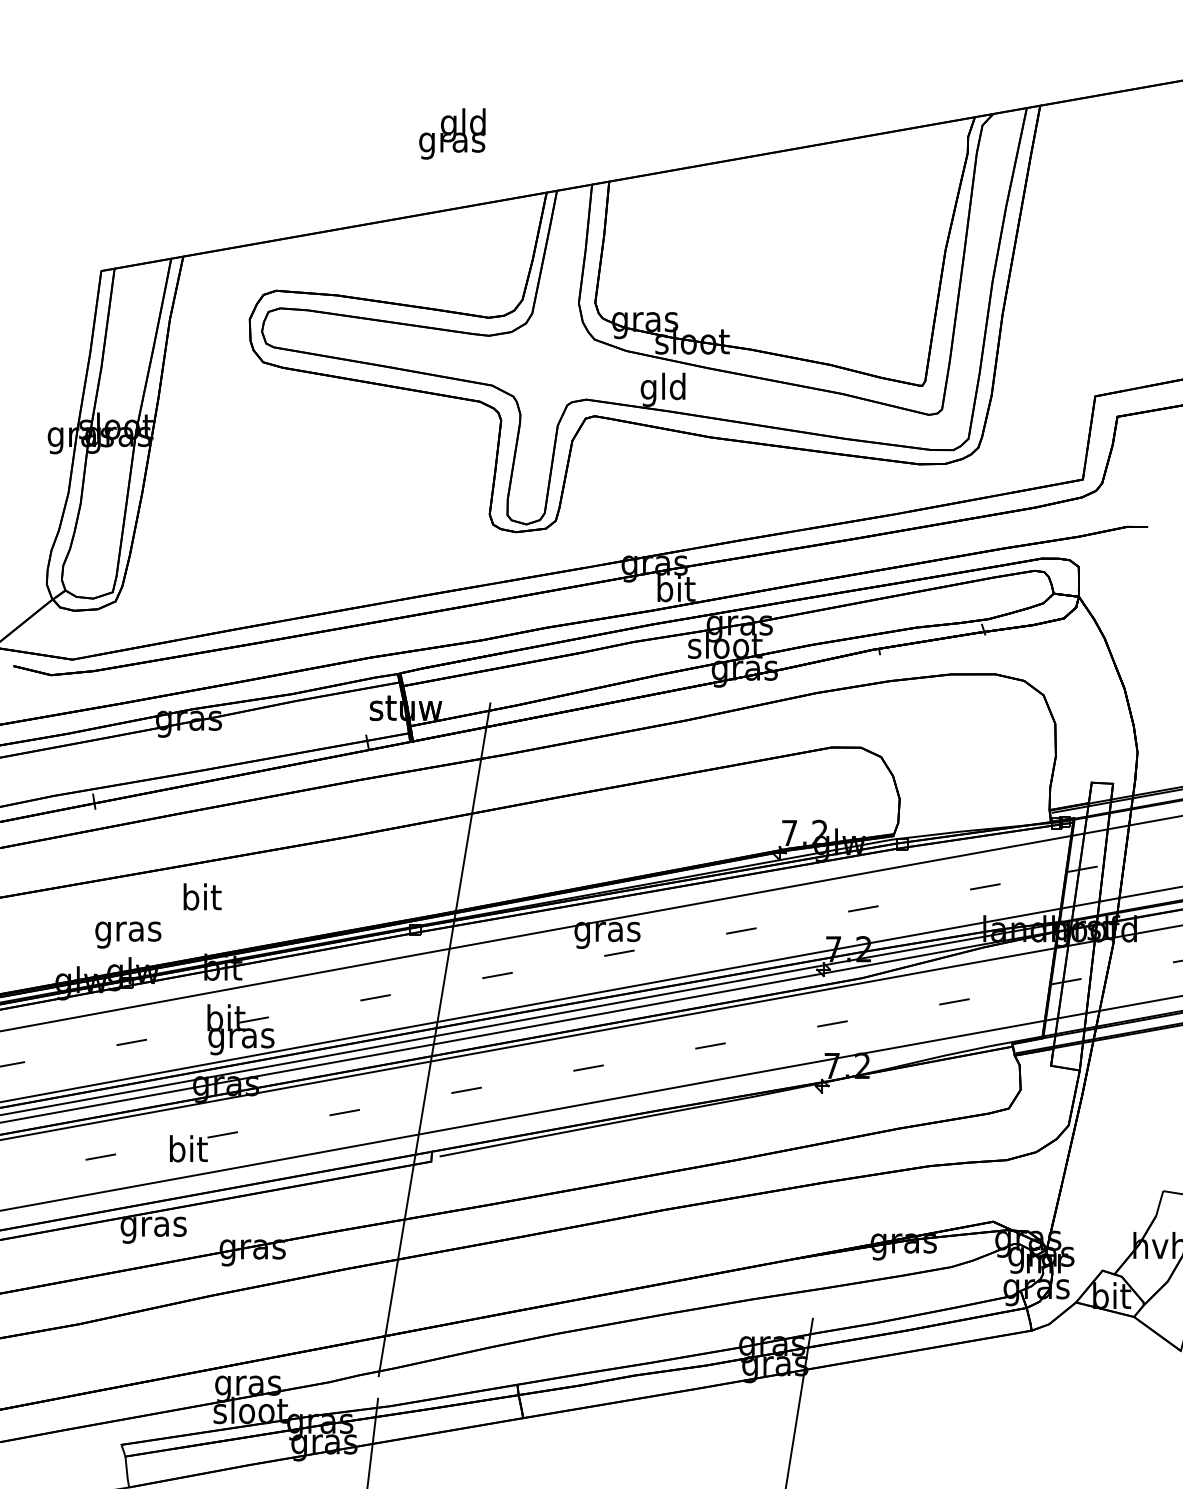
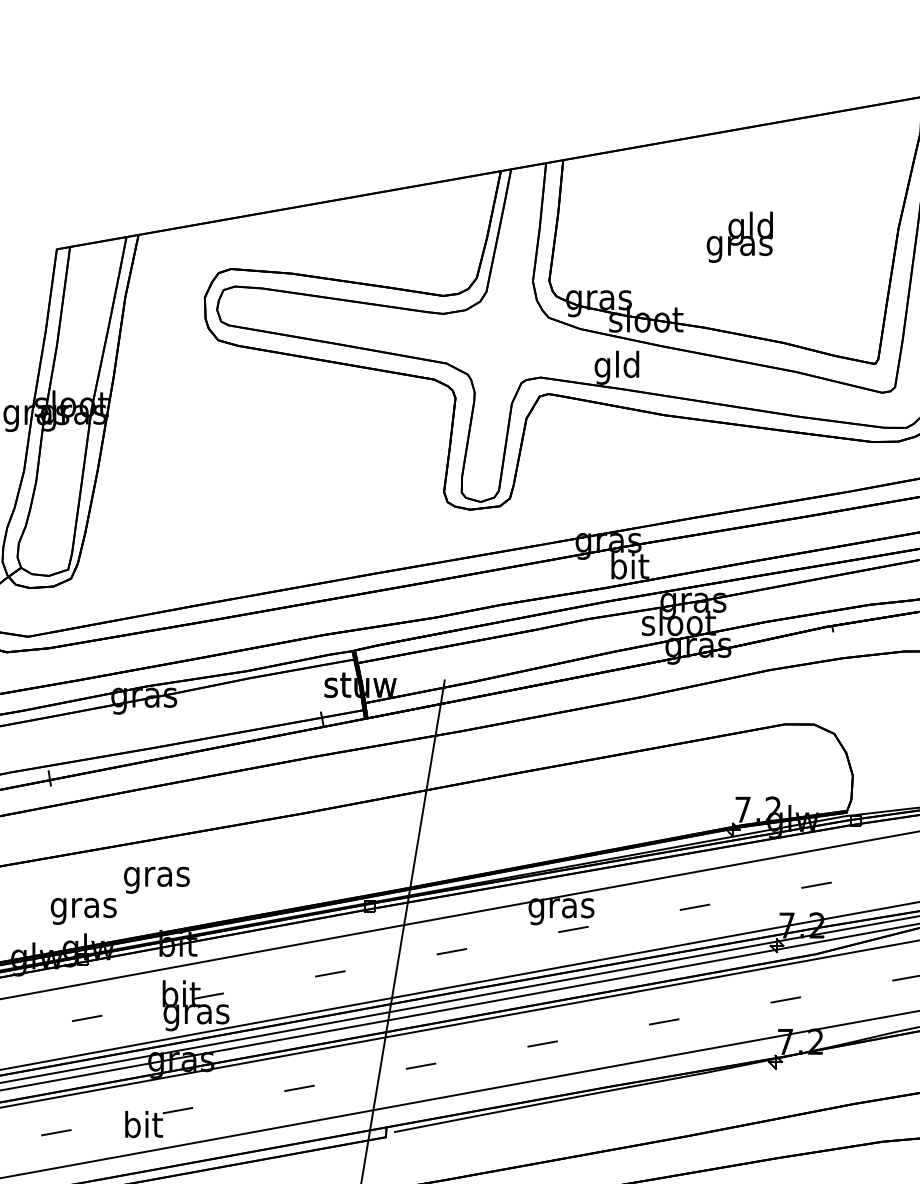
text: (452, 133) -> (739, 236), moved
text: (201, 900) -> (156, 876), bit -> gras

